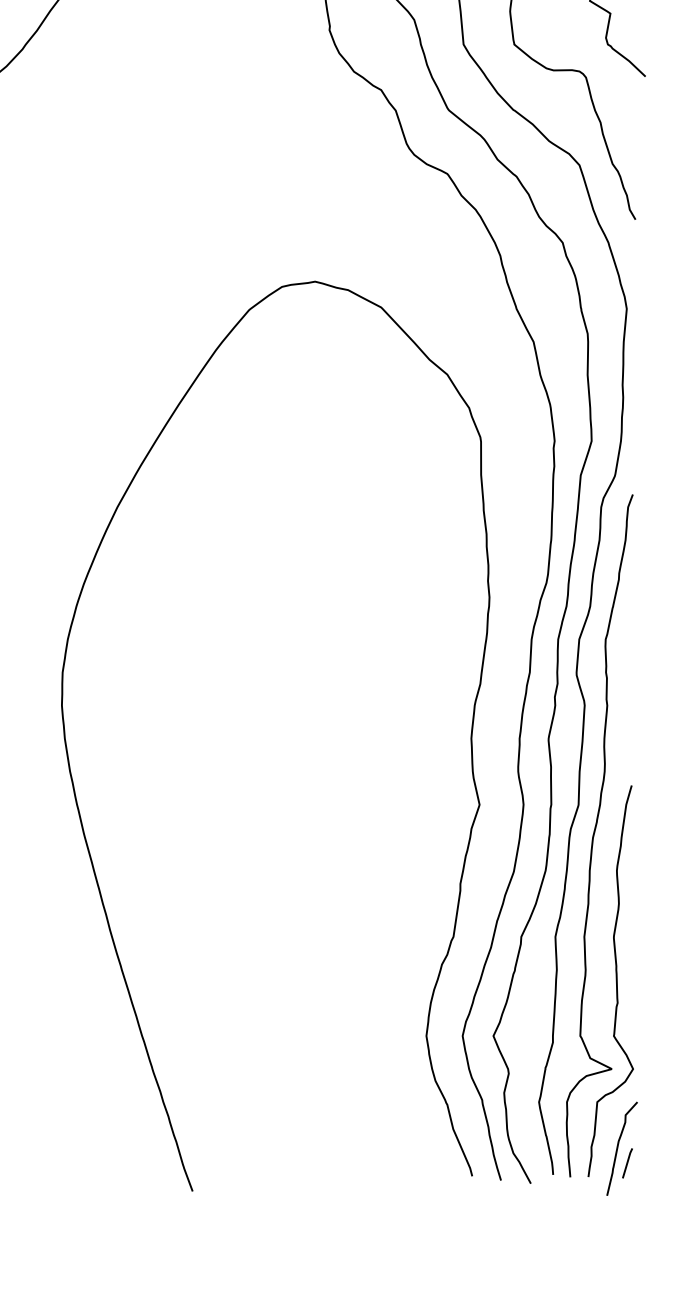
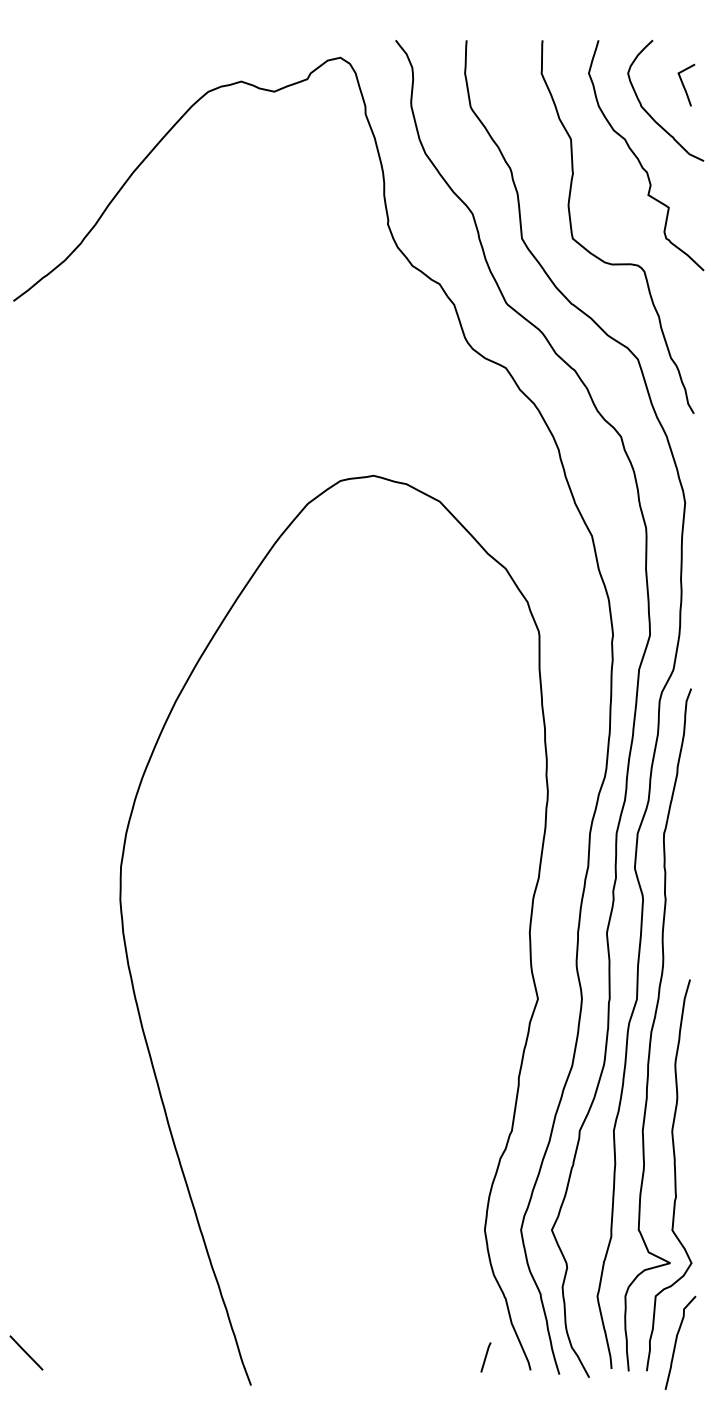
line: (627, 1163) -> (485, 1357), moved

